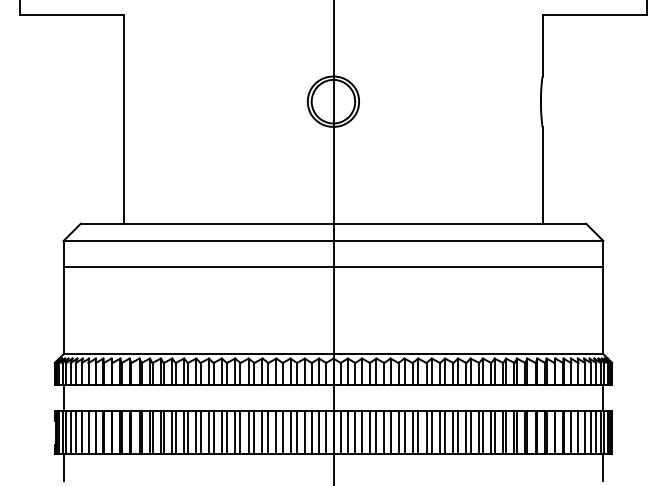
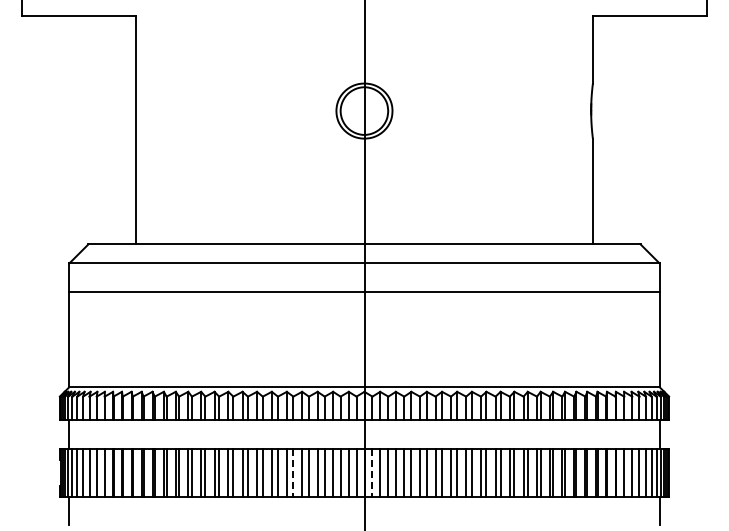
line: (268, 432) -> (293, 472), solid -> dashed
line: (340, 432) -> (372, 472), solid -> dashed

